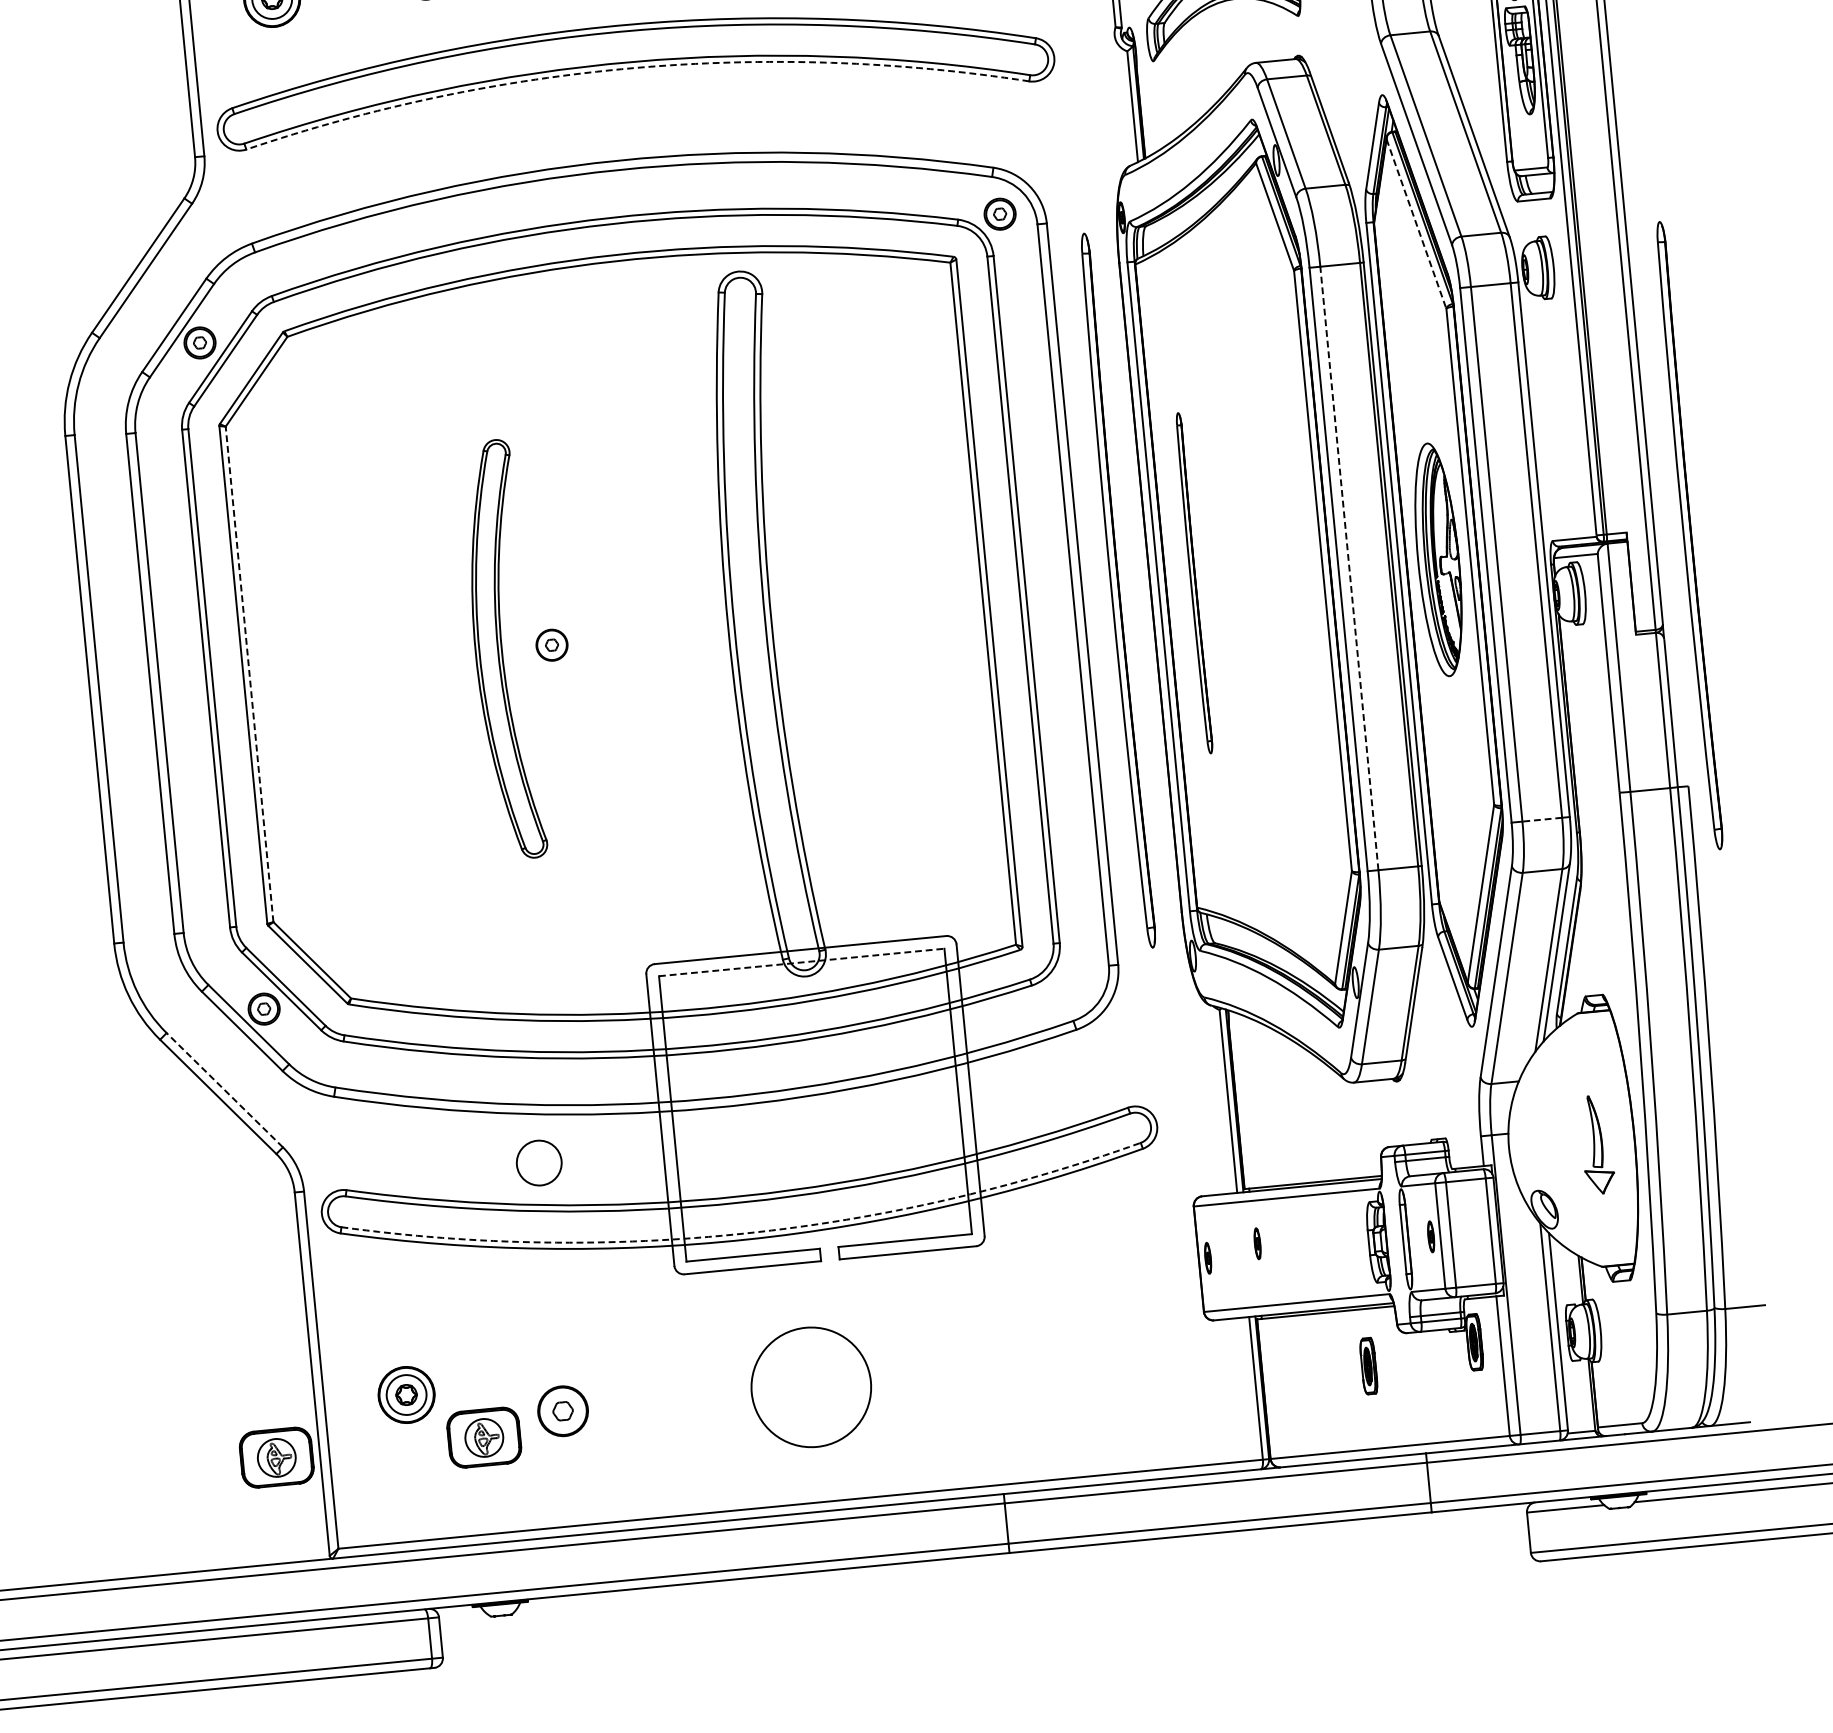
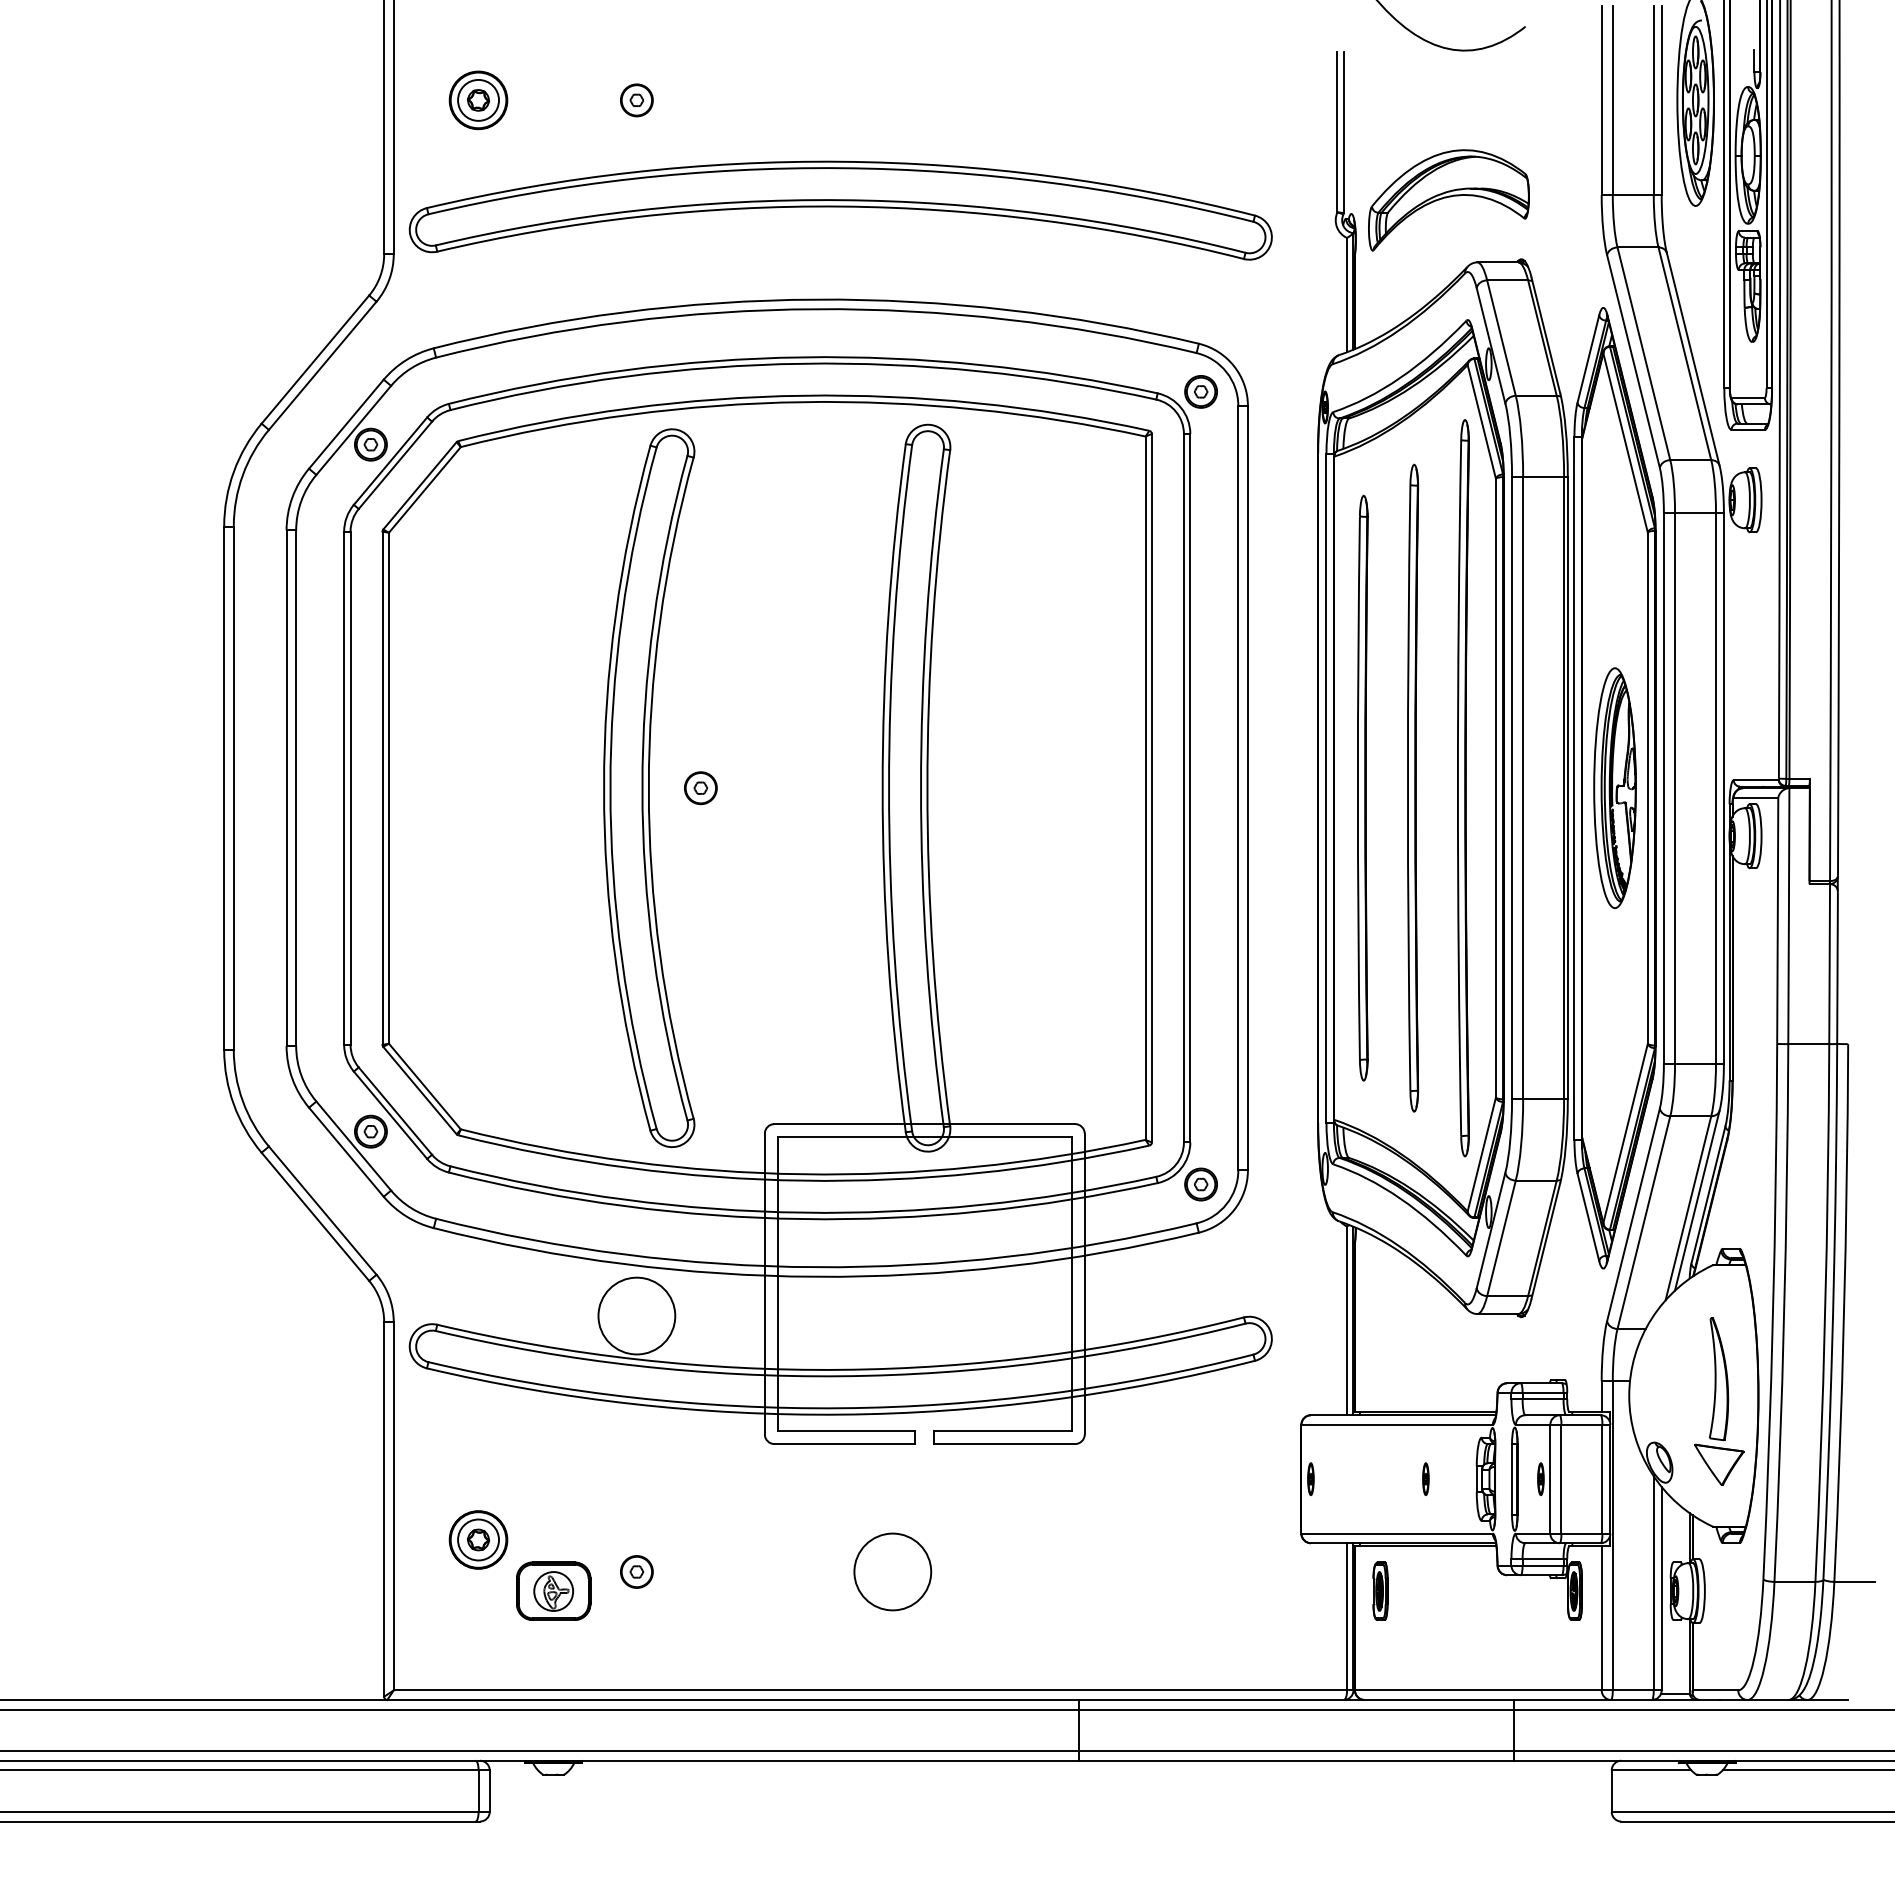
arc: (634, 68) -> (841, 206), dashed -> solid
line: (1416, 224) -> (1625, 443), dashed -> solid
part: (1689, 535) -> (1413, 787), moved
line: (1349, 567) -> (1523, 787), dashed -> solid
part: (1193, 582) -> (1362, 787), size x1.67
part: (1117, 591) -> (1463, 788), moved
part: (502, 650) -> (649, 788), size x1.67
line: (249, 673) -> (388, 787), dashed -> solid
line: (1542, 819) -> (1695, 1063), dashed -> solid
line: (802, 962) -> (925, 1136), dashed -> solid
part: (1073, 982) -> (1200, 1184), added
line: (224, 1090) -> (322, 1210), dashed -> solid
part: (1597, 1144) -> (1719, 1401), size x1.67
circle: (538, 1162) -> (636, 1315), size x1.67
arc: (746, 1233) -> (841, 1408), dashed -> solid
part: (1257, 1243) -> (1425, 1478), moved
part: (1368, 1365) -> (1380, 1590), moved
circle: (810, 1386) -> (892, 1571), size x0.62
part: (562, 1410) -> (636, 1571), size x0.62
part: (276, 1456) -> (339, 1590), removed

